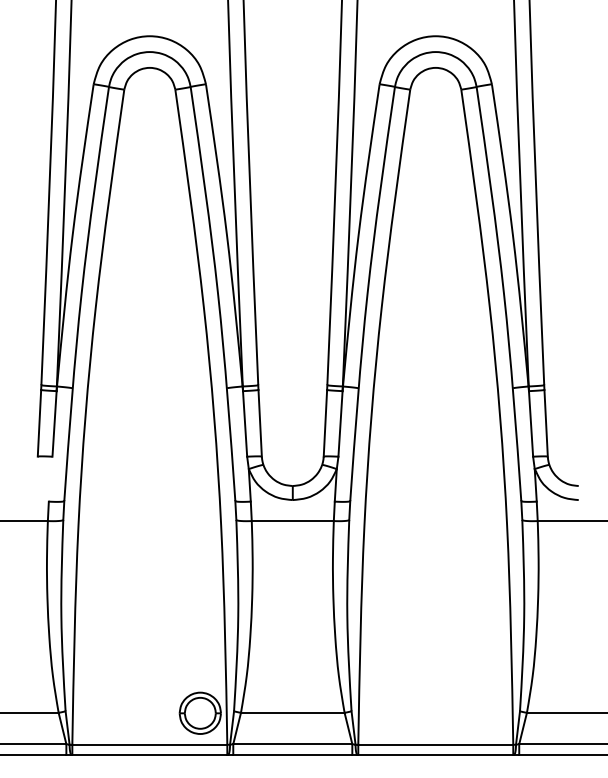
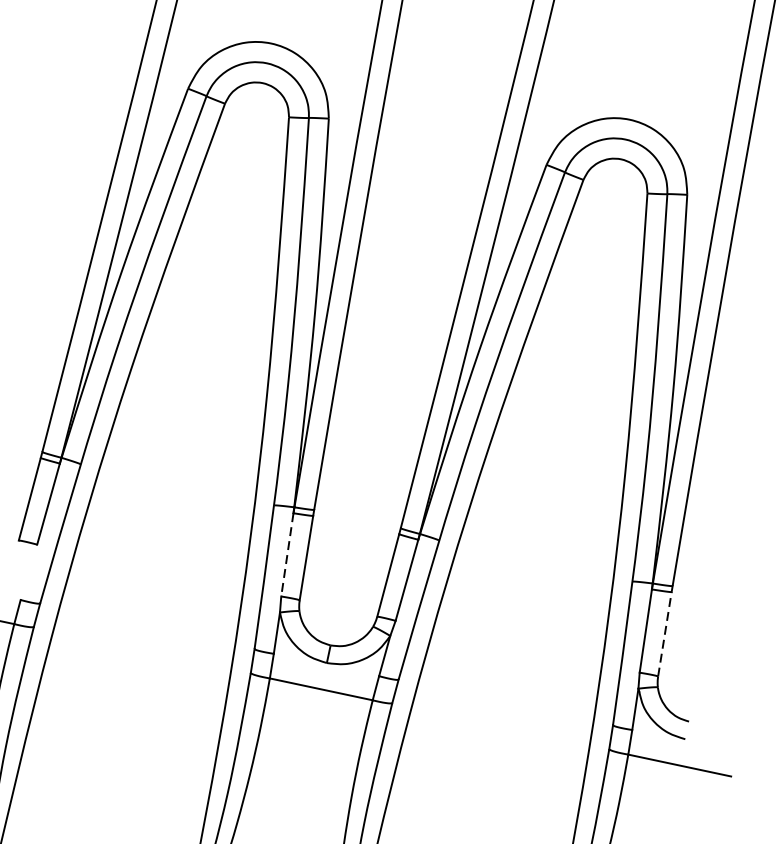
line: (546, 422) -> (665, 633), solid -> dashed
line: (245, 423) -> (288, 554), solid -> dashed

